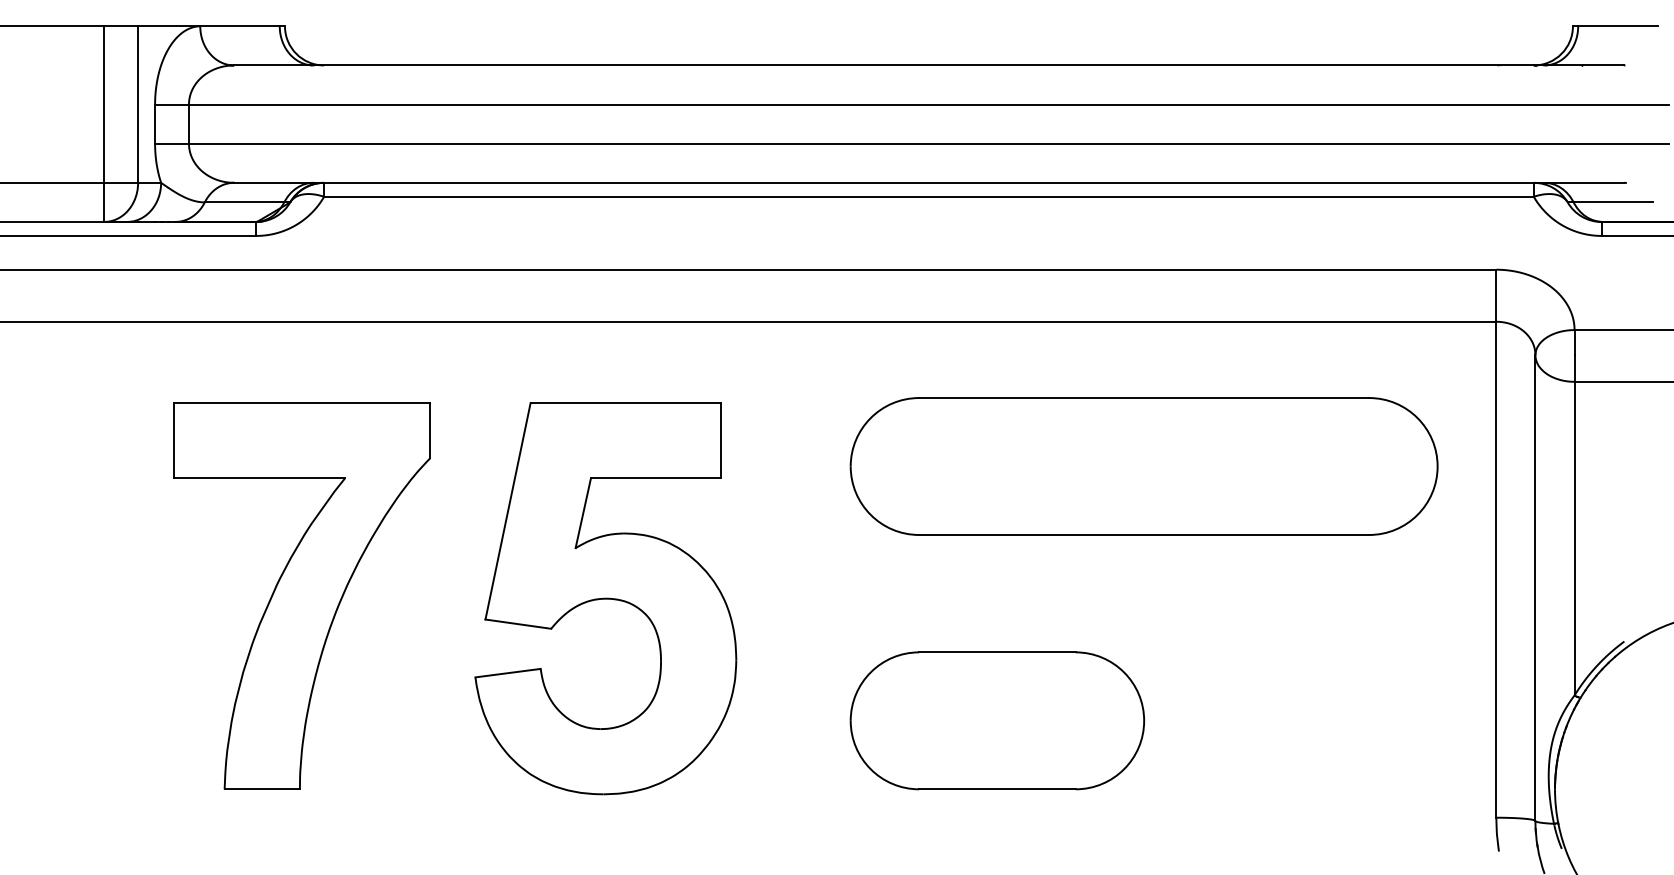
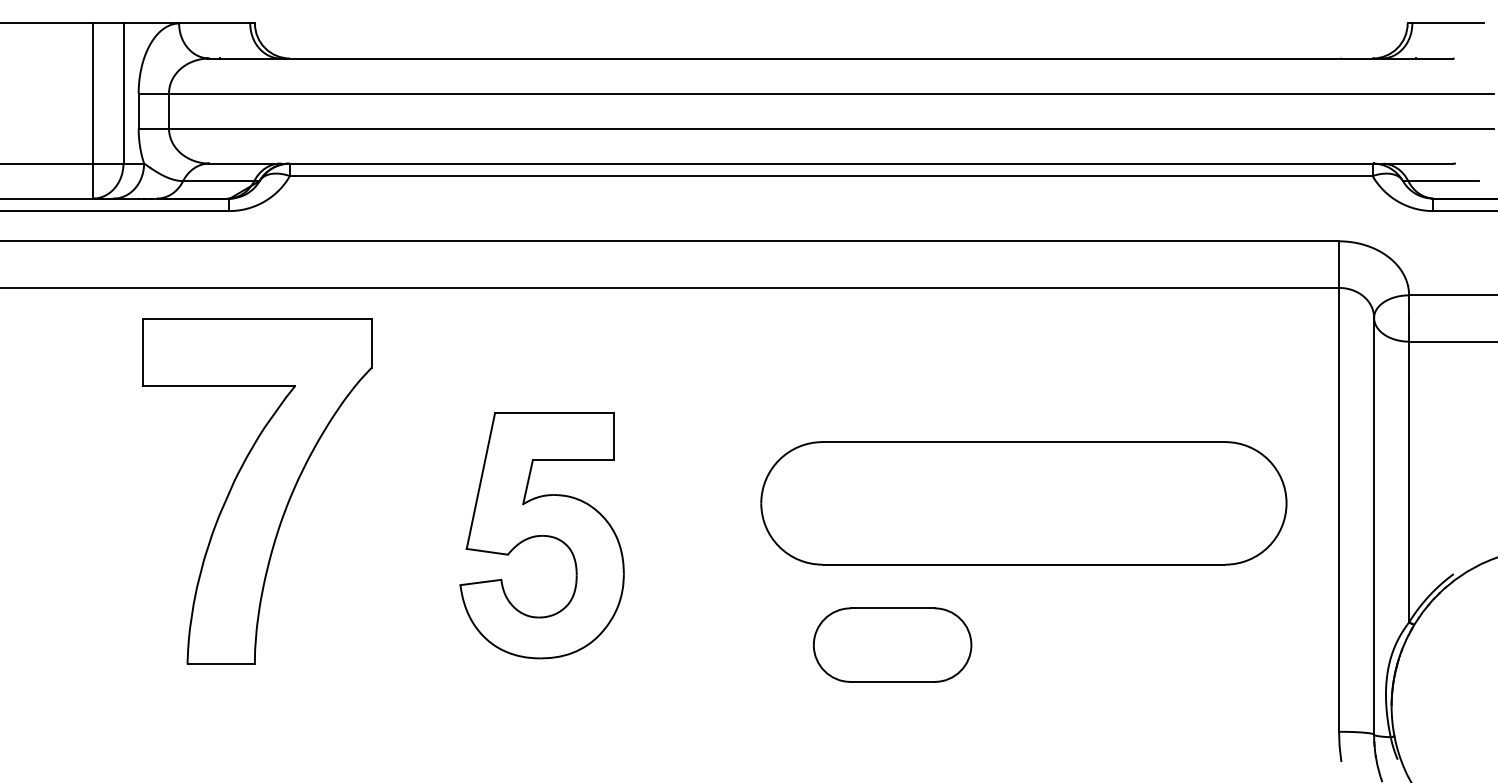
part: (1143, 466) -> (1023, 503), moved
part: (301, 595) -> (256, 490), moved
part: (605, 598) -> (541, 535), size x0.7
part: (997, 720) -> (892, 644), size x0.6

